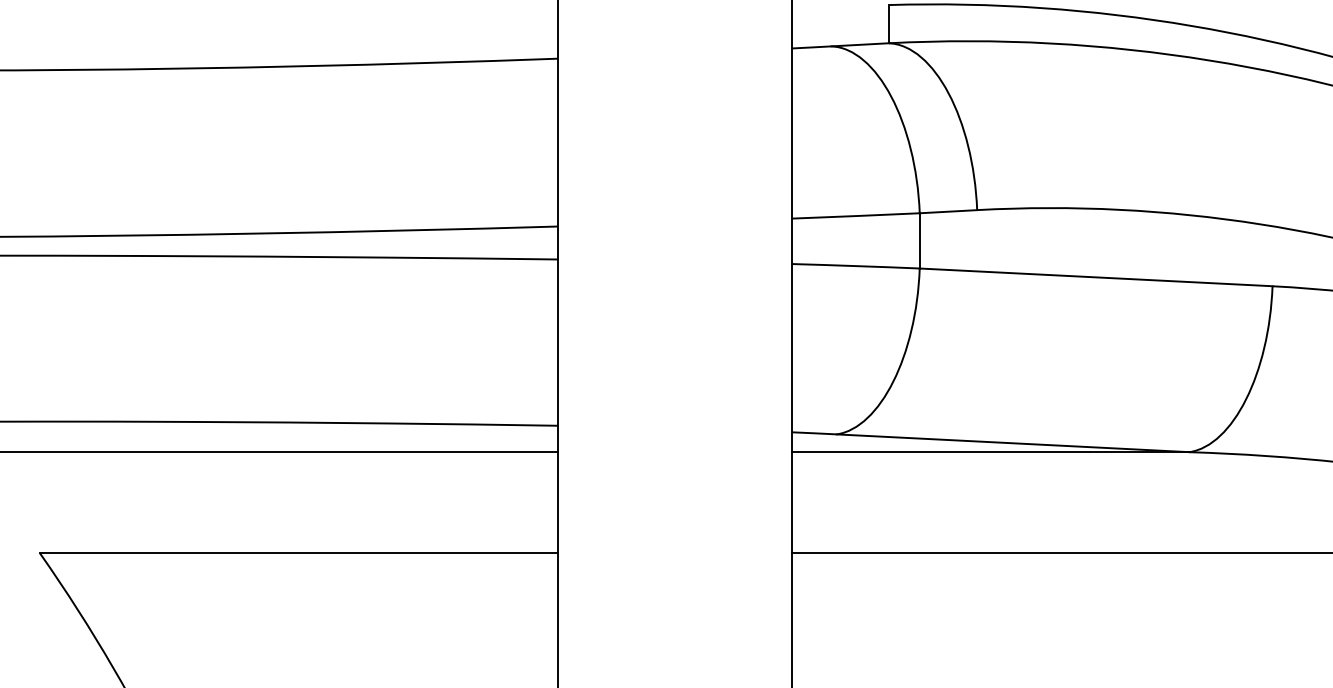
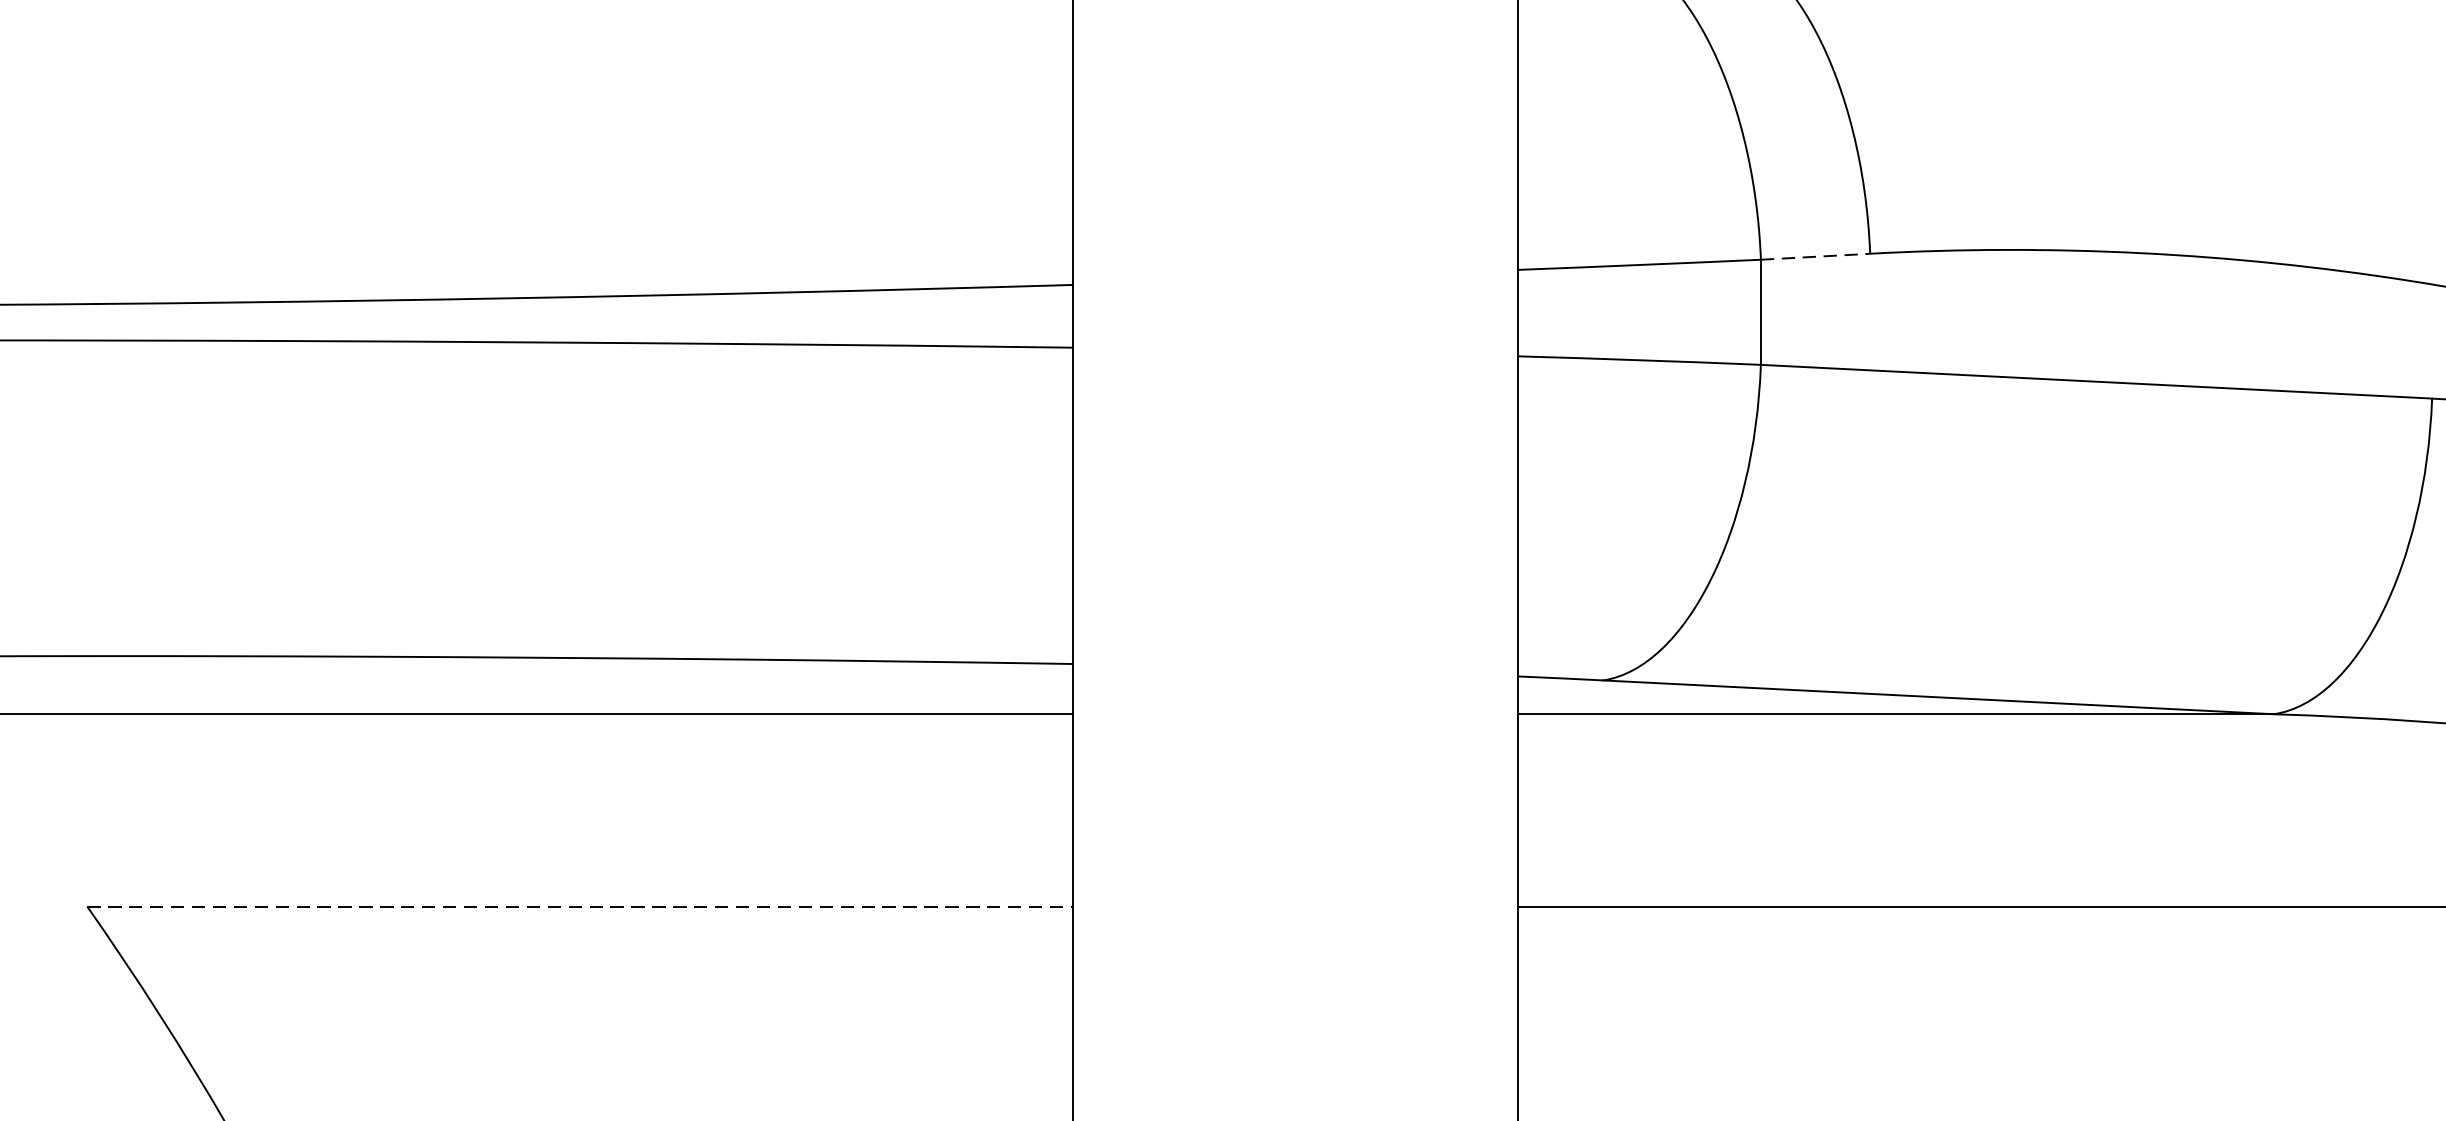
line: (948, 211) -> (1815, 256), solid -> dashed
line: (299, 553) -> (580, 907), solid -> dashed

